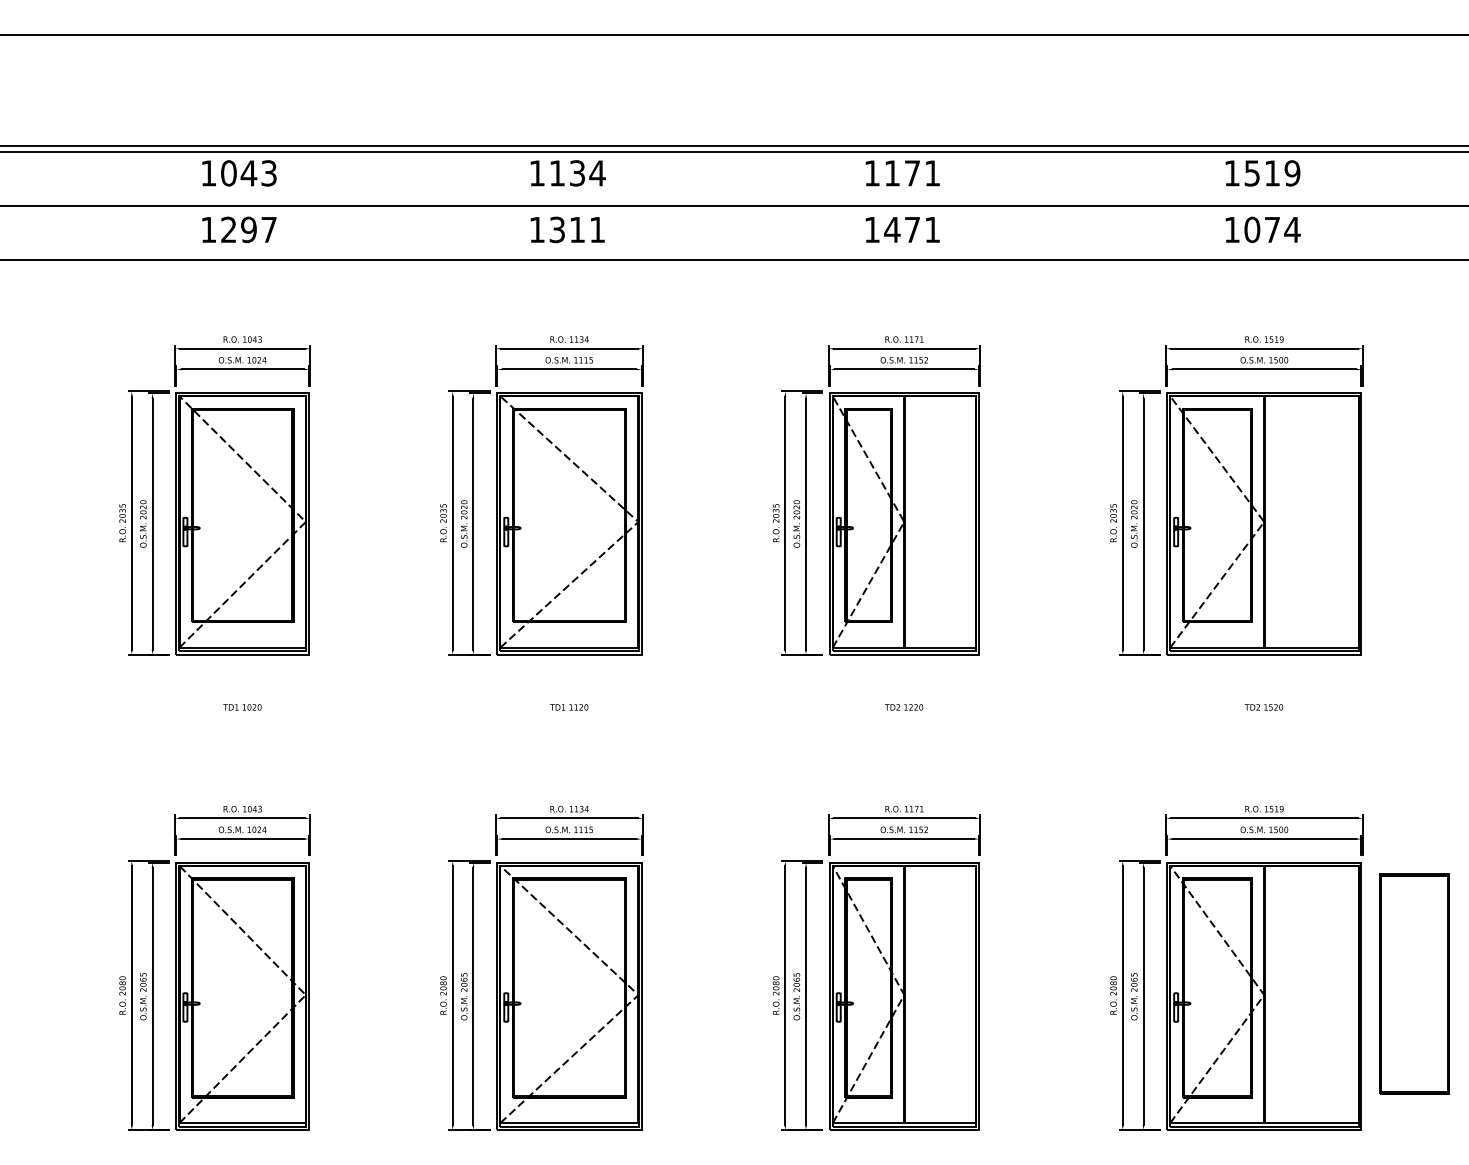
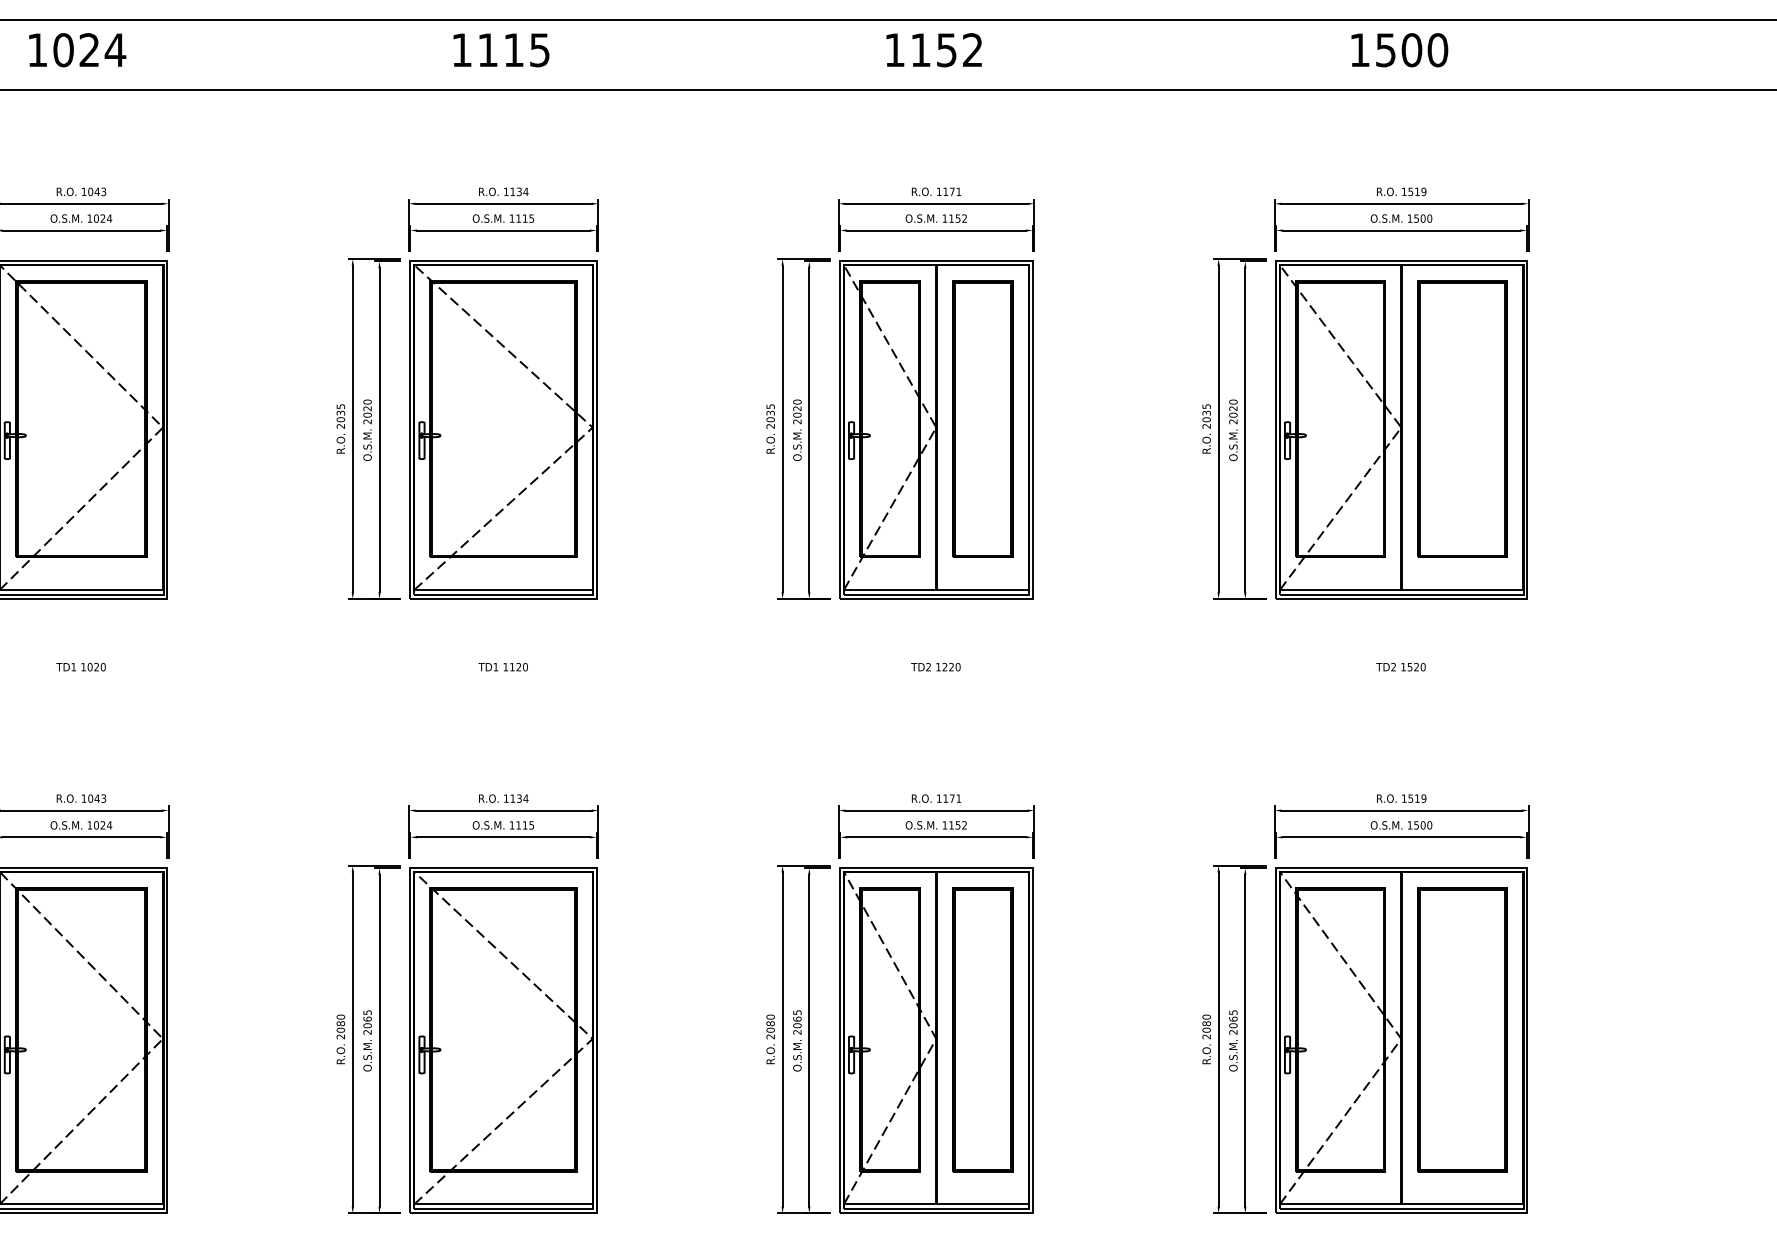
text: (249, 229) -> (90, 49), 1297 -> 1024
text: (576, 229) -> (512, 49), 1311 -> 1115
text: (911, 229) -> (945, 49), 1471 -> 1152
text: (1272, 229) -> (1412, 49), 1074 -> 1500
part: (940, 515) -> (983, 419), added
part: (1311, 515) -> (1462, 419), added
part: (1414, 983) -> (1462, 1029), moved
part: (940, 987) -> (983, 1029), added

